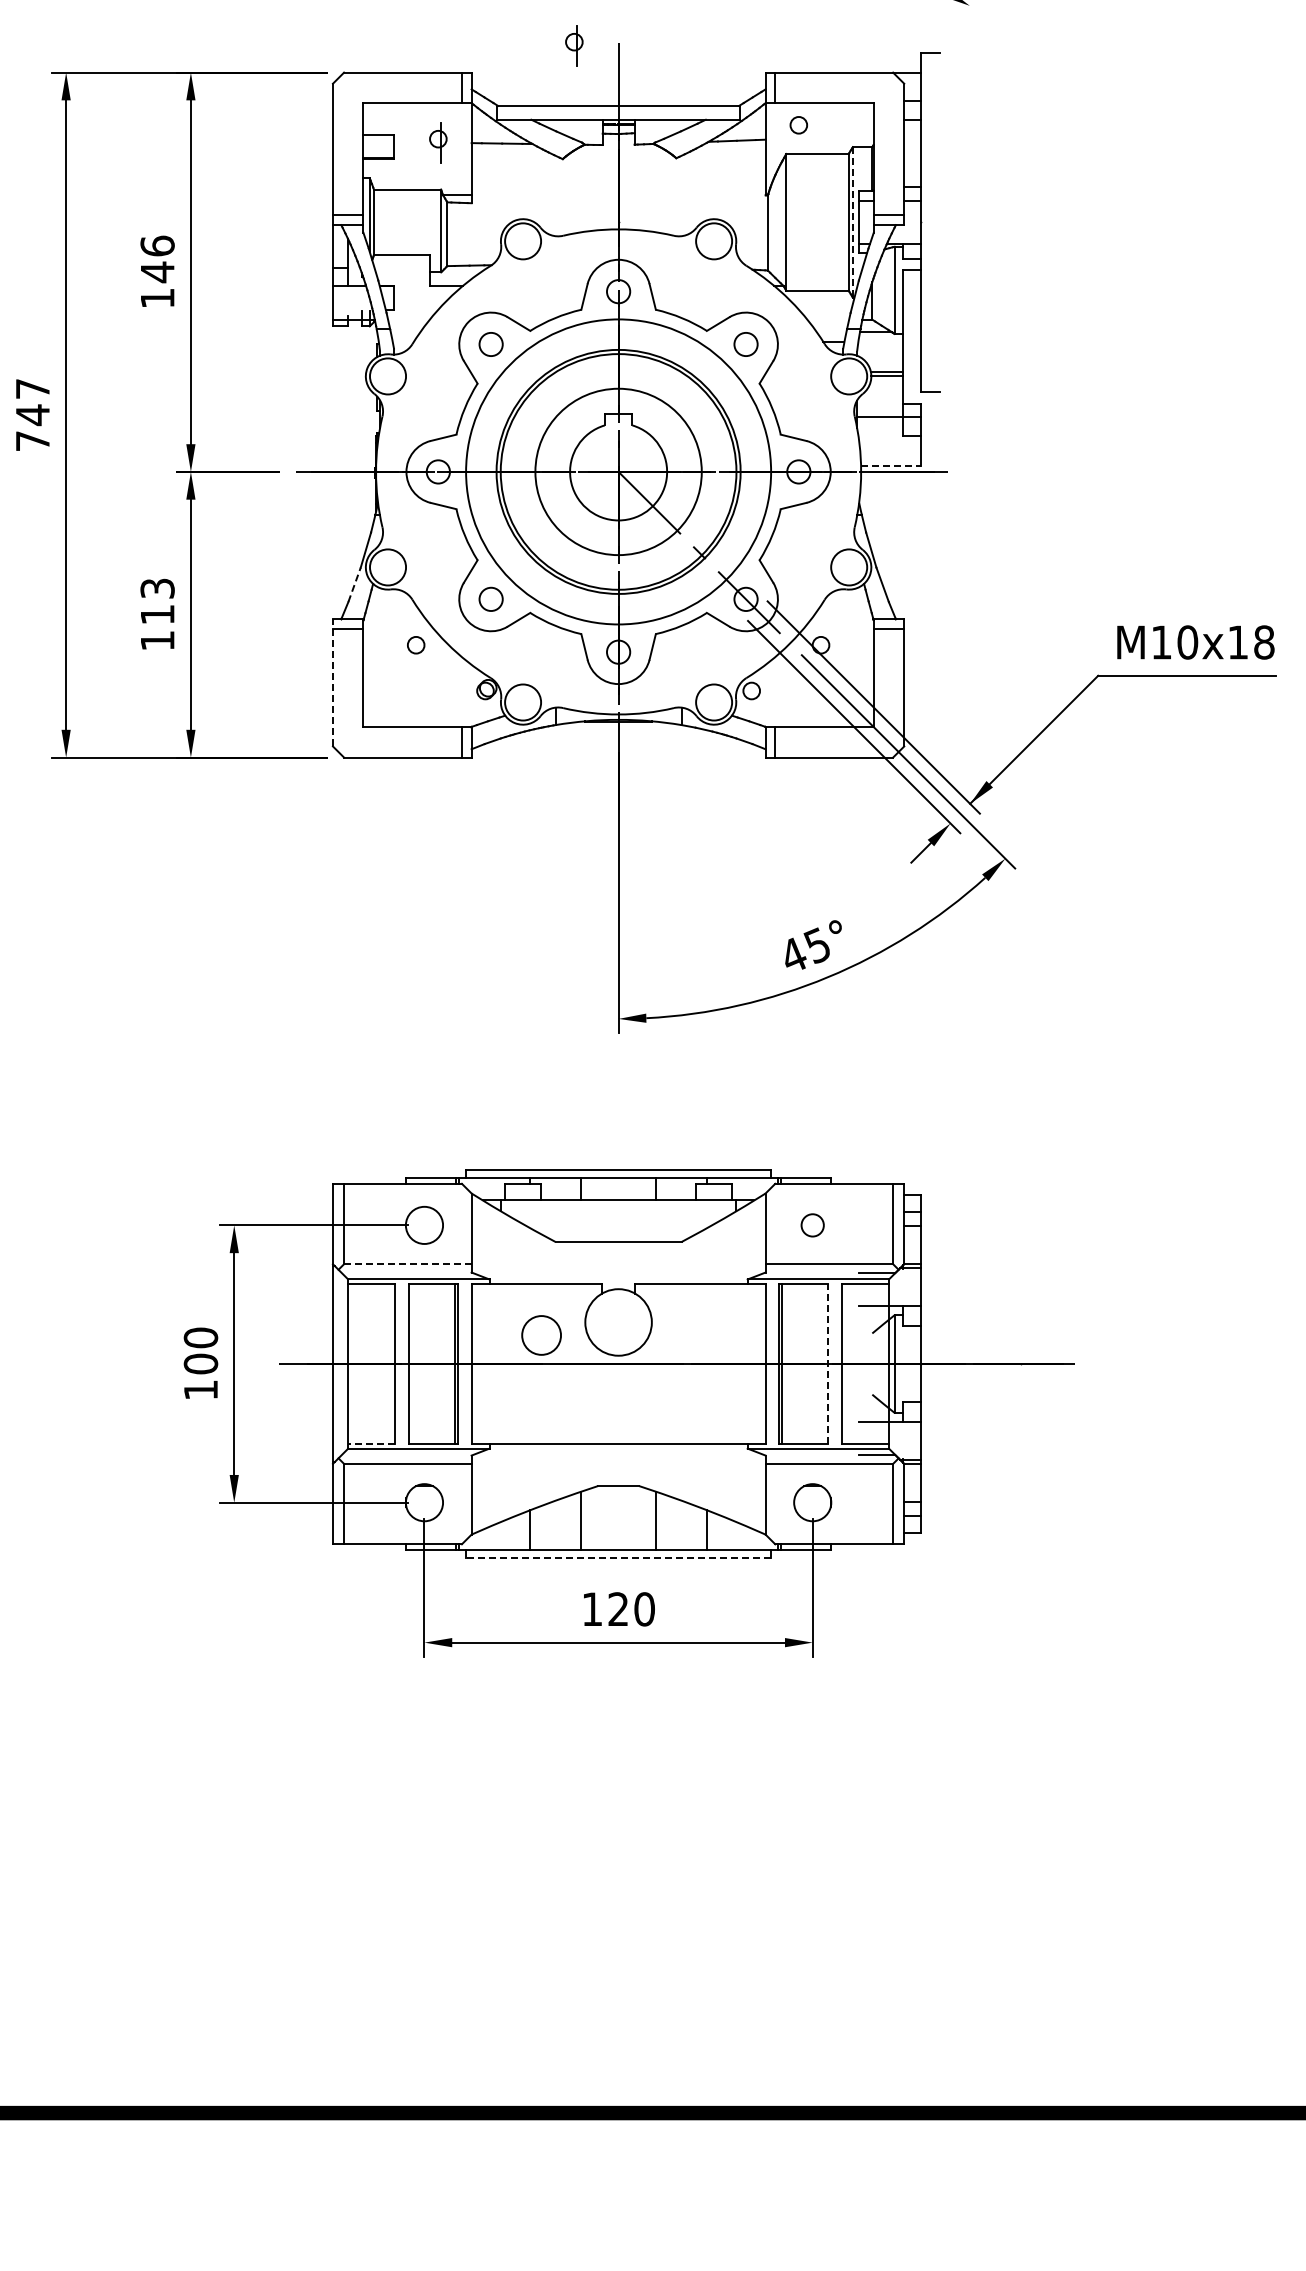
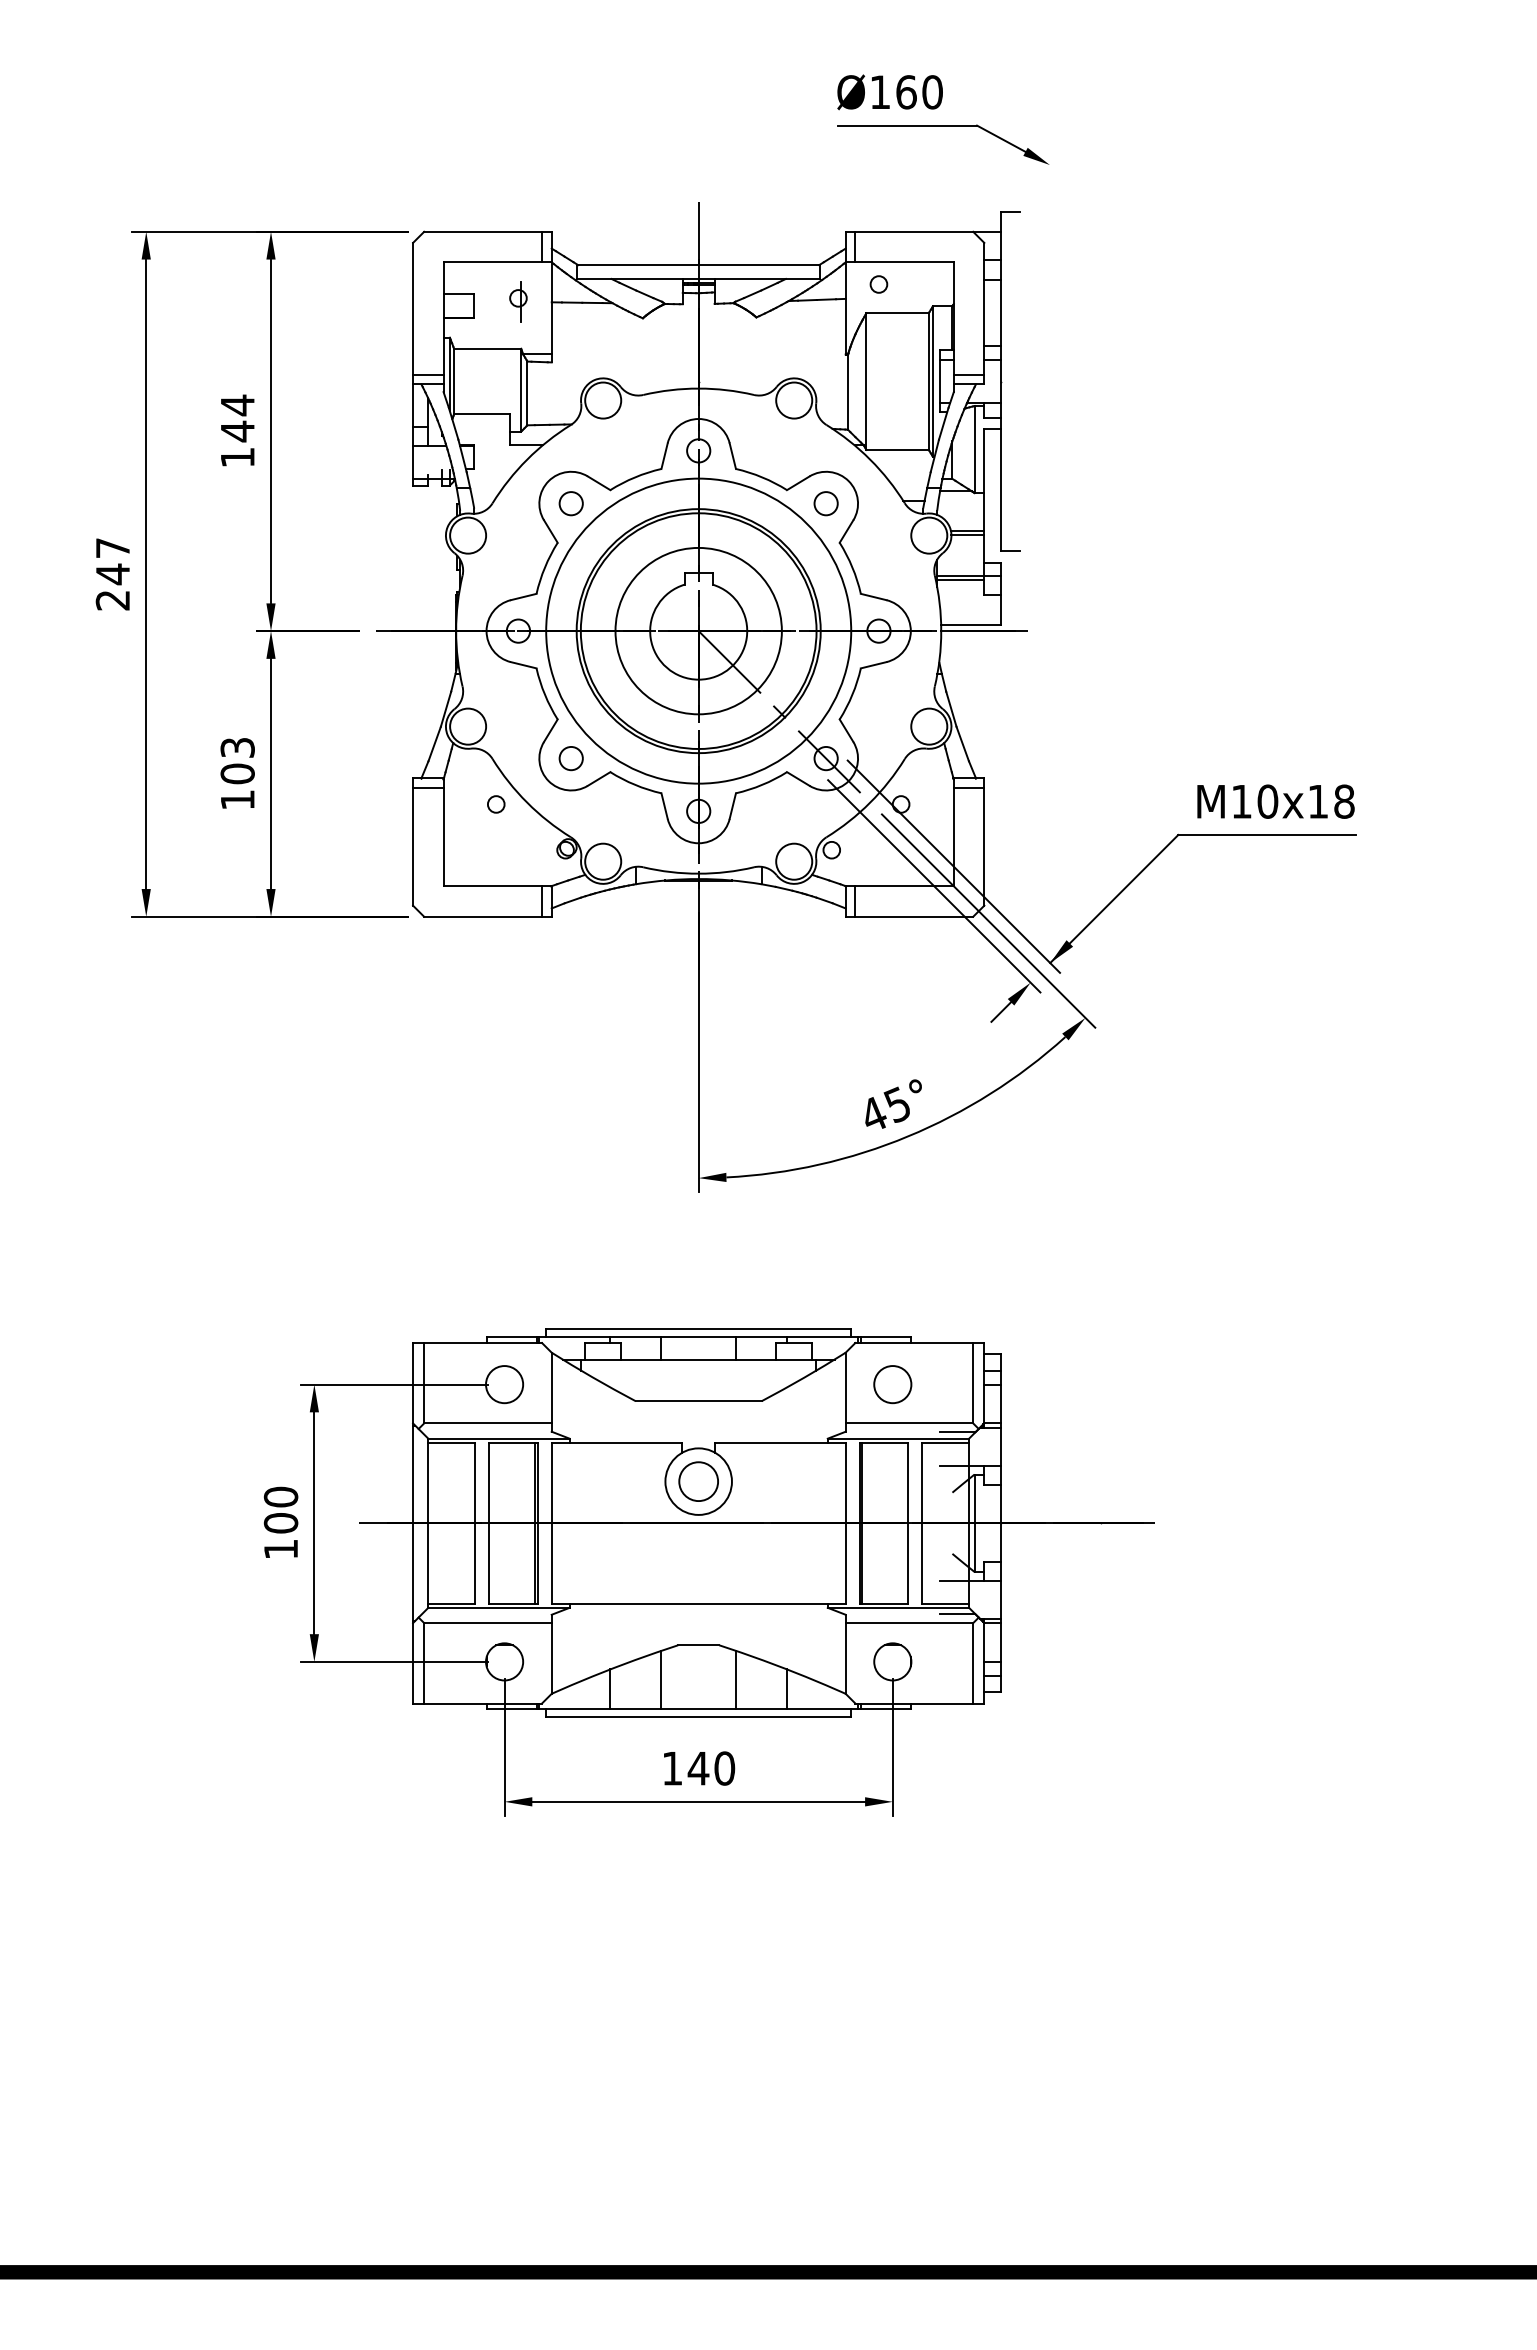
part: (574, 45) -> (654, 204), removed
line: (853, 223) -> (933, 382), dashed -> solid
text: (157, 246) -> (237, 405), 146 -> 144
line: (880, 421) -> (960, 580), added
text: (32, 441) -> (112, 600), 747 -> 247
line: (891, 465) -> (971, 624), dashed -> solid
line: (354, 584) -> (434, 743), dashed -> solid
text: (157, 614) -> (237, 773), 113 -> 103
line: (333, 683) -> (413, 842), dashed -> solid
circle: (812, 1225) -> (892, 1384), size x1.67
line: (407, 1264) -> (487, 1423), dashed -> solid
circle: (541, 1335) -> (698, 1481), moved
line: (828, 1363) -> (908, 1522), dashed -> solid
line: (371, 1444) -> (451, 1603), dashed -> solid
line: (618, 1558) -> (698, 1717), dashed -> solid
text: (618, 1609) -> (698, 1768), 120 -> 140

